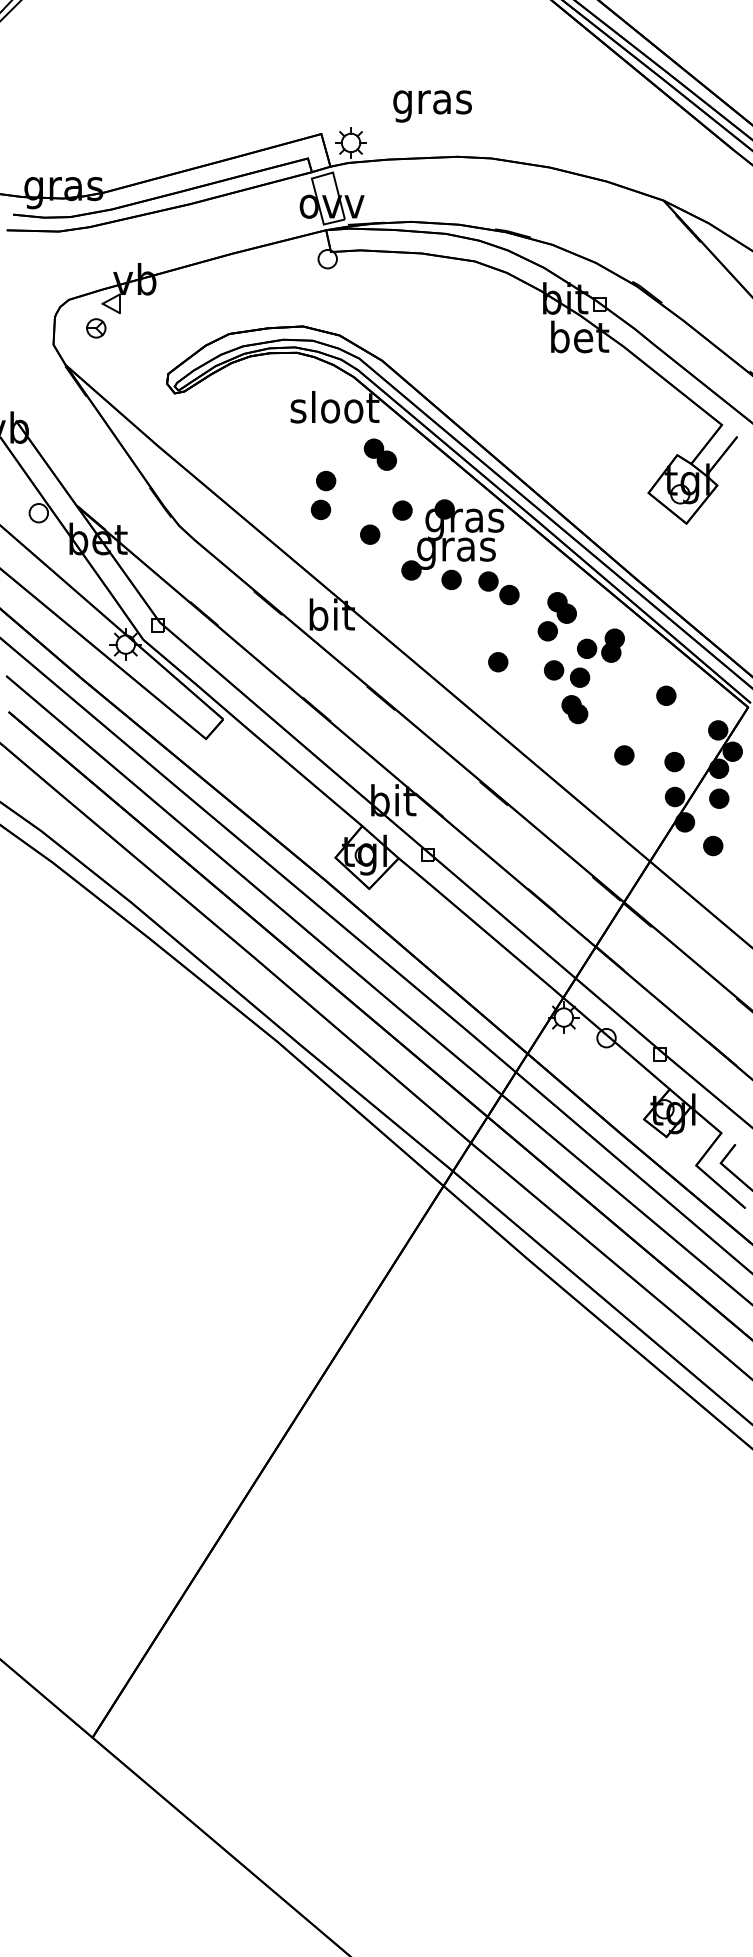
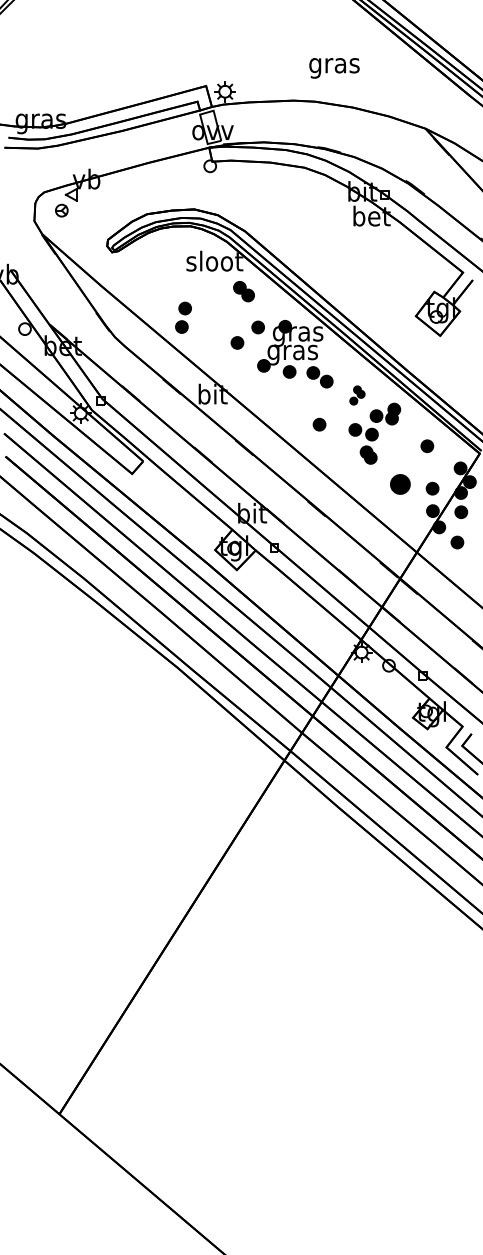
text: (432, 106) -> (334, 68), moved
part: (323, 495) -> (183, 317), moved
part: (557, 616) -> (357, 395), size x0.6
part: (624, 755) -> (400, 484), size x1.6

